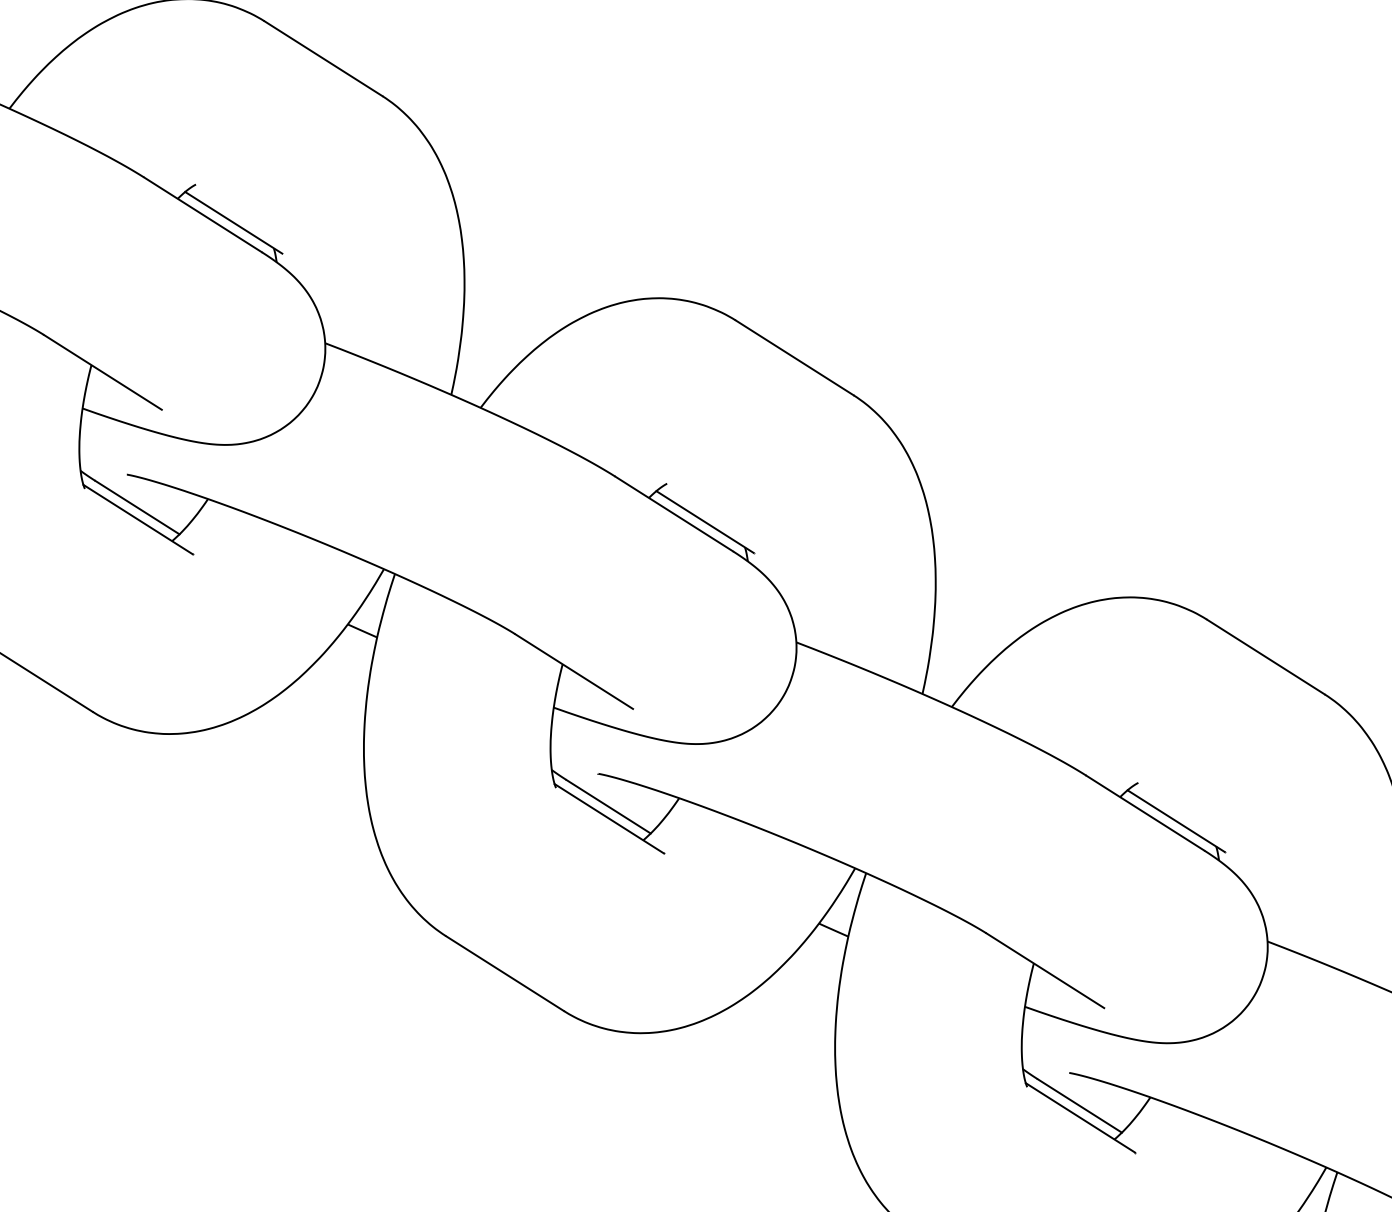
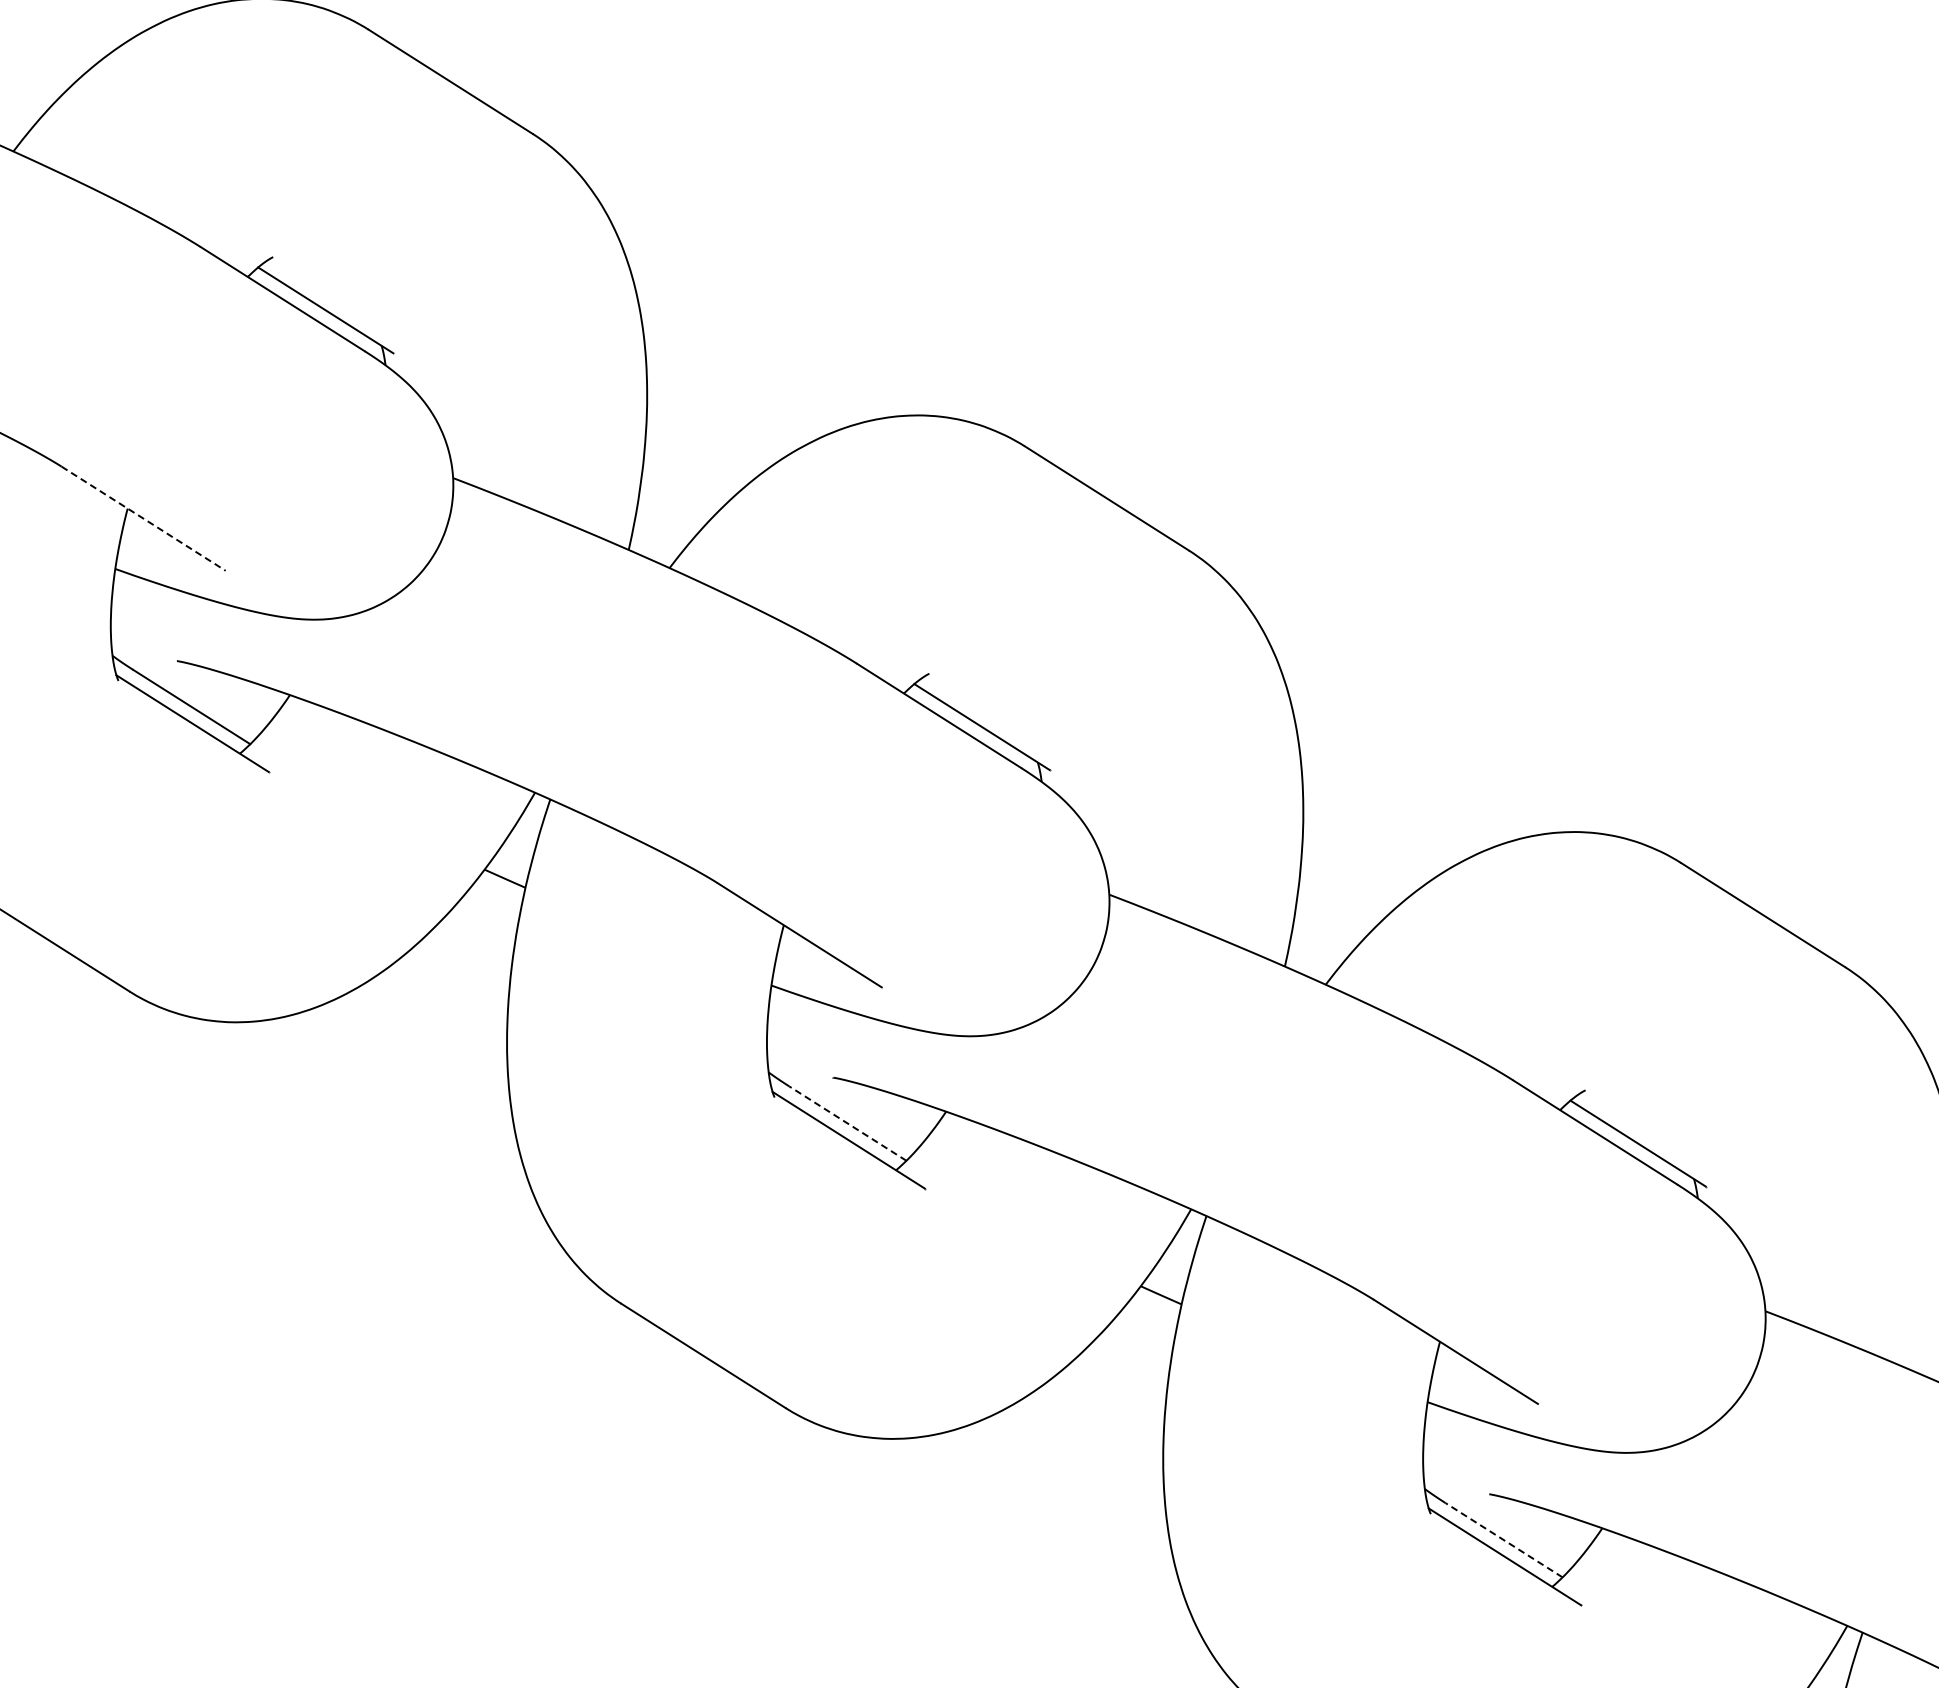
line: (103, 372) -> (144, 518), solid -> dashed
line: (608, 806) -> (847, 1123), solid -> dashed
line: (1079, 1105) -> (1503, 1539), solid -> dashed

